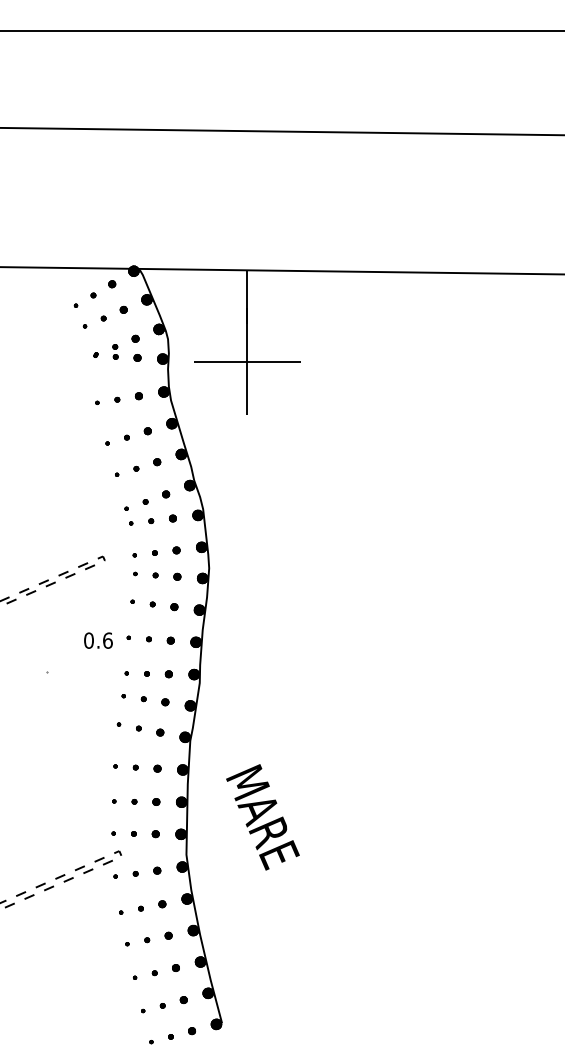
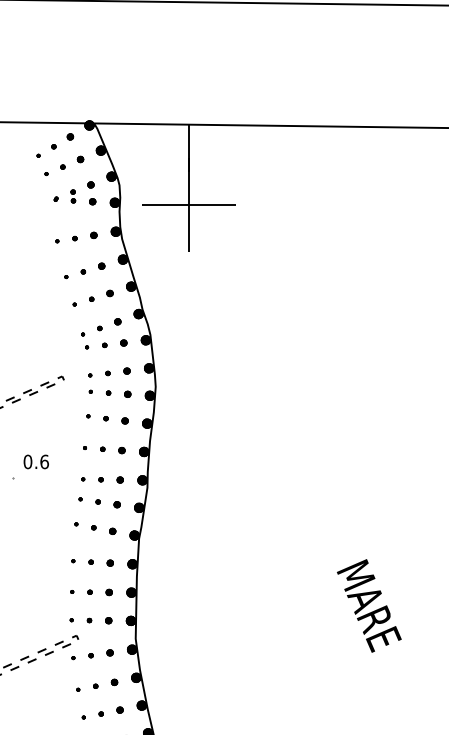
text: (98, 640) -> (36, 461), moved
text: (262, 817) -> (368, 606), moved

